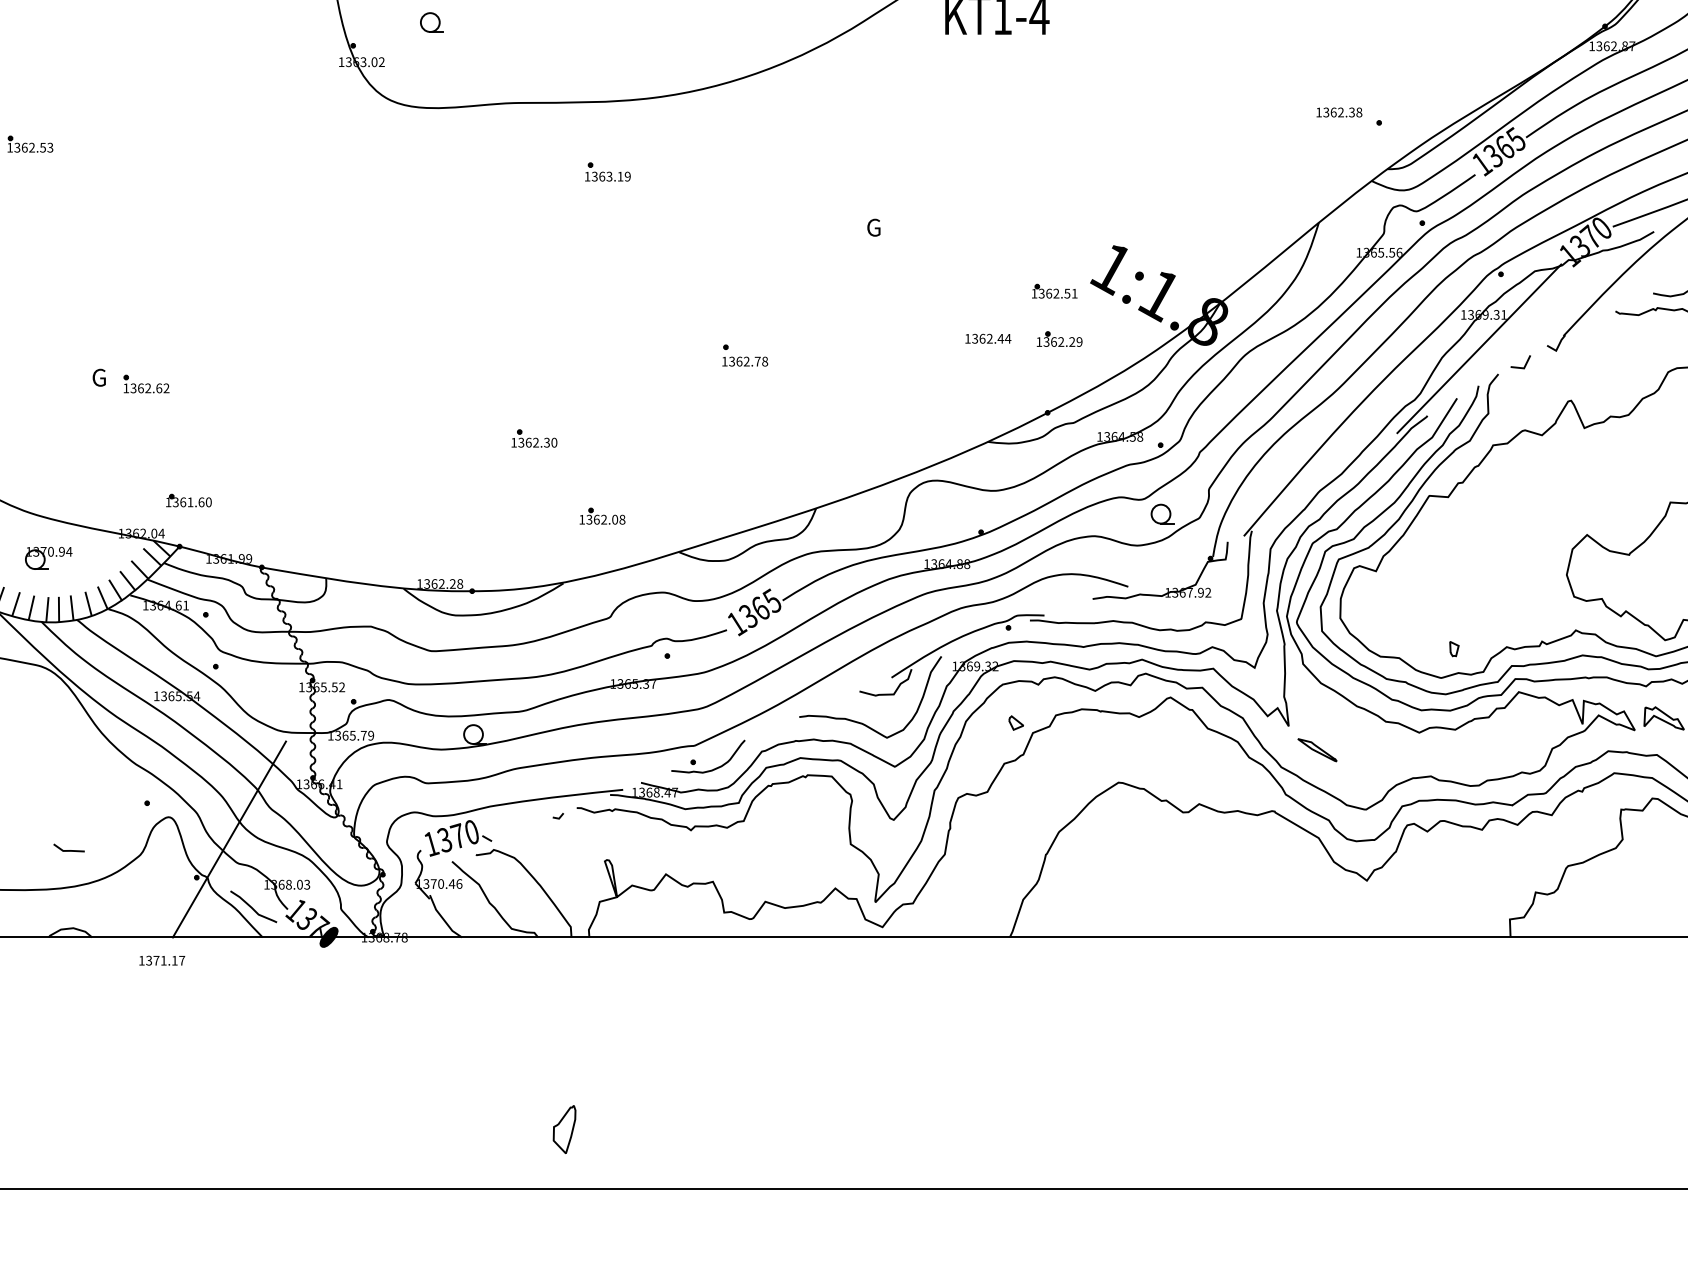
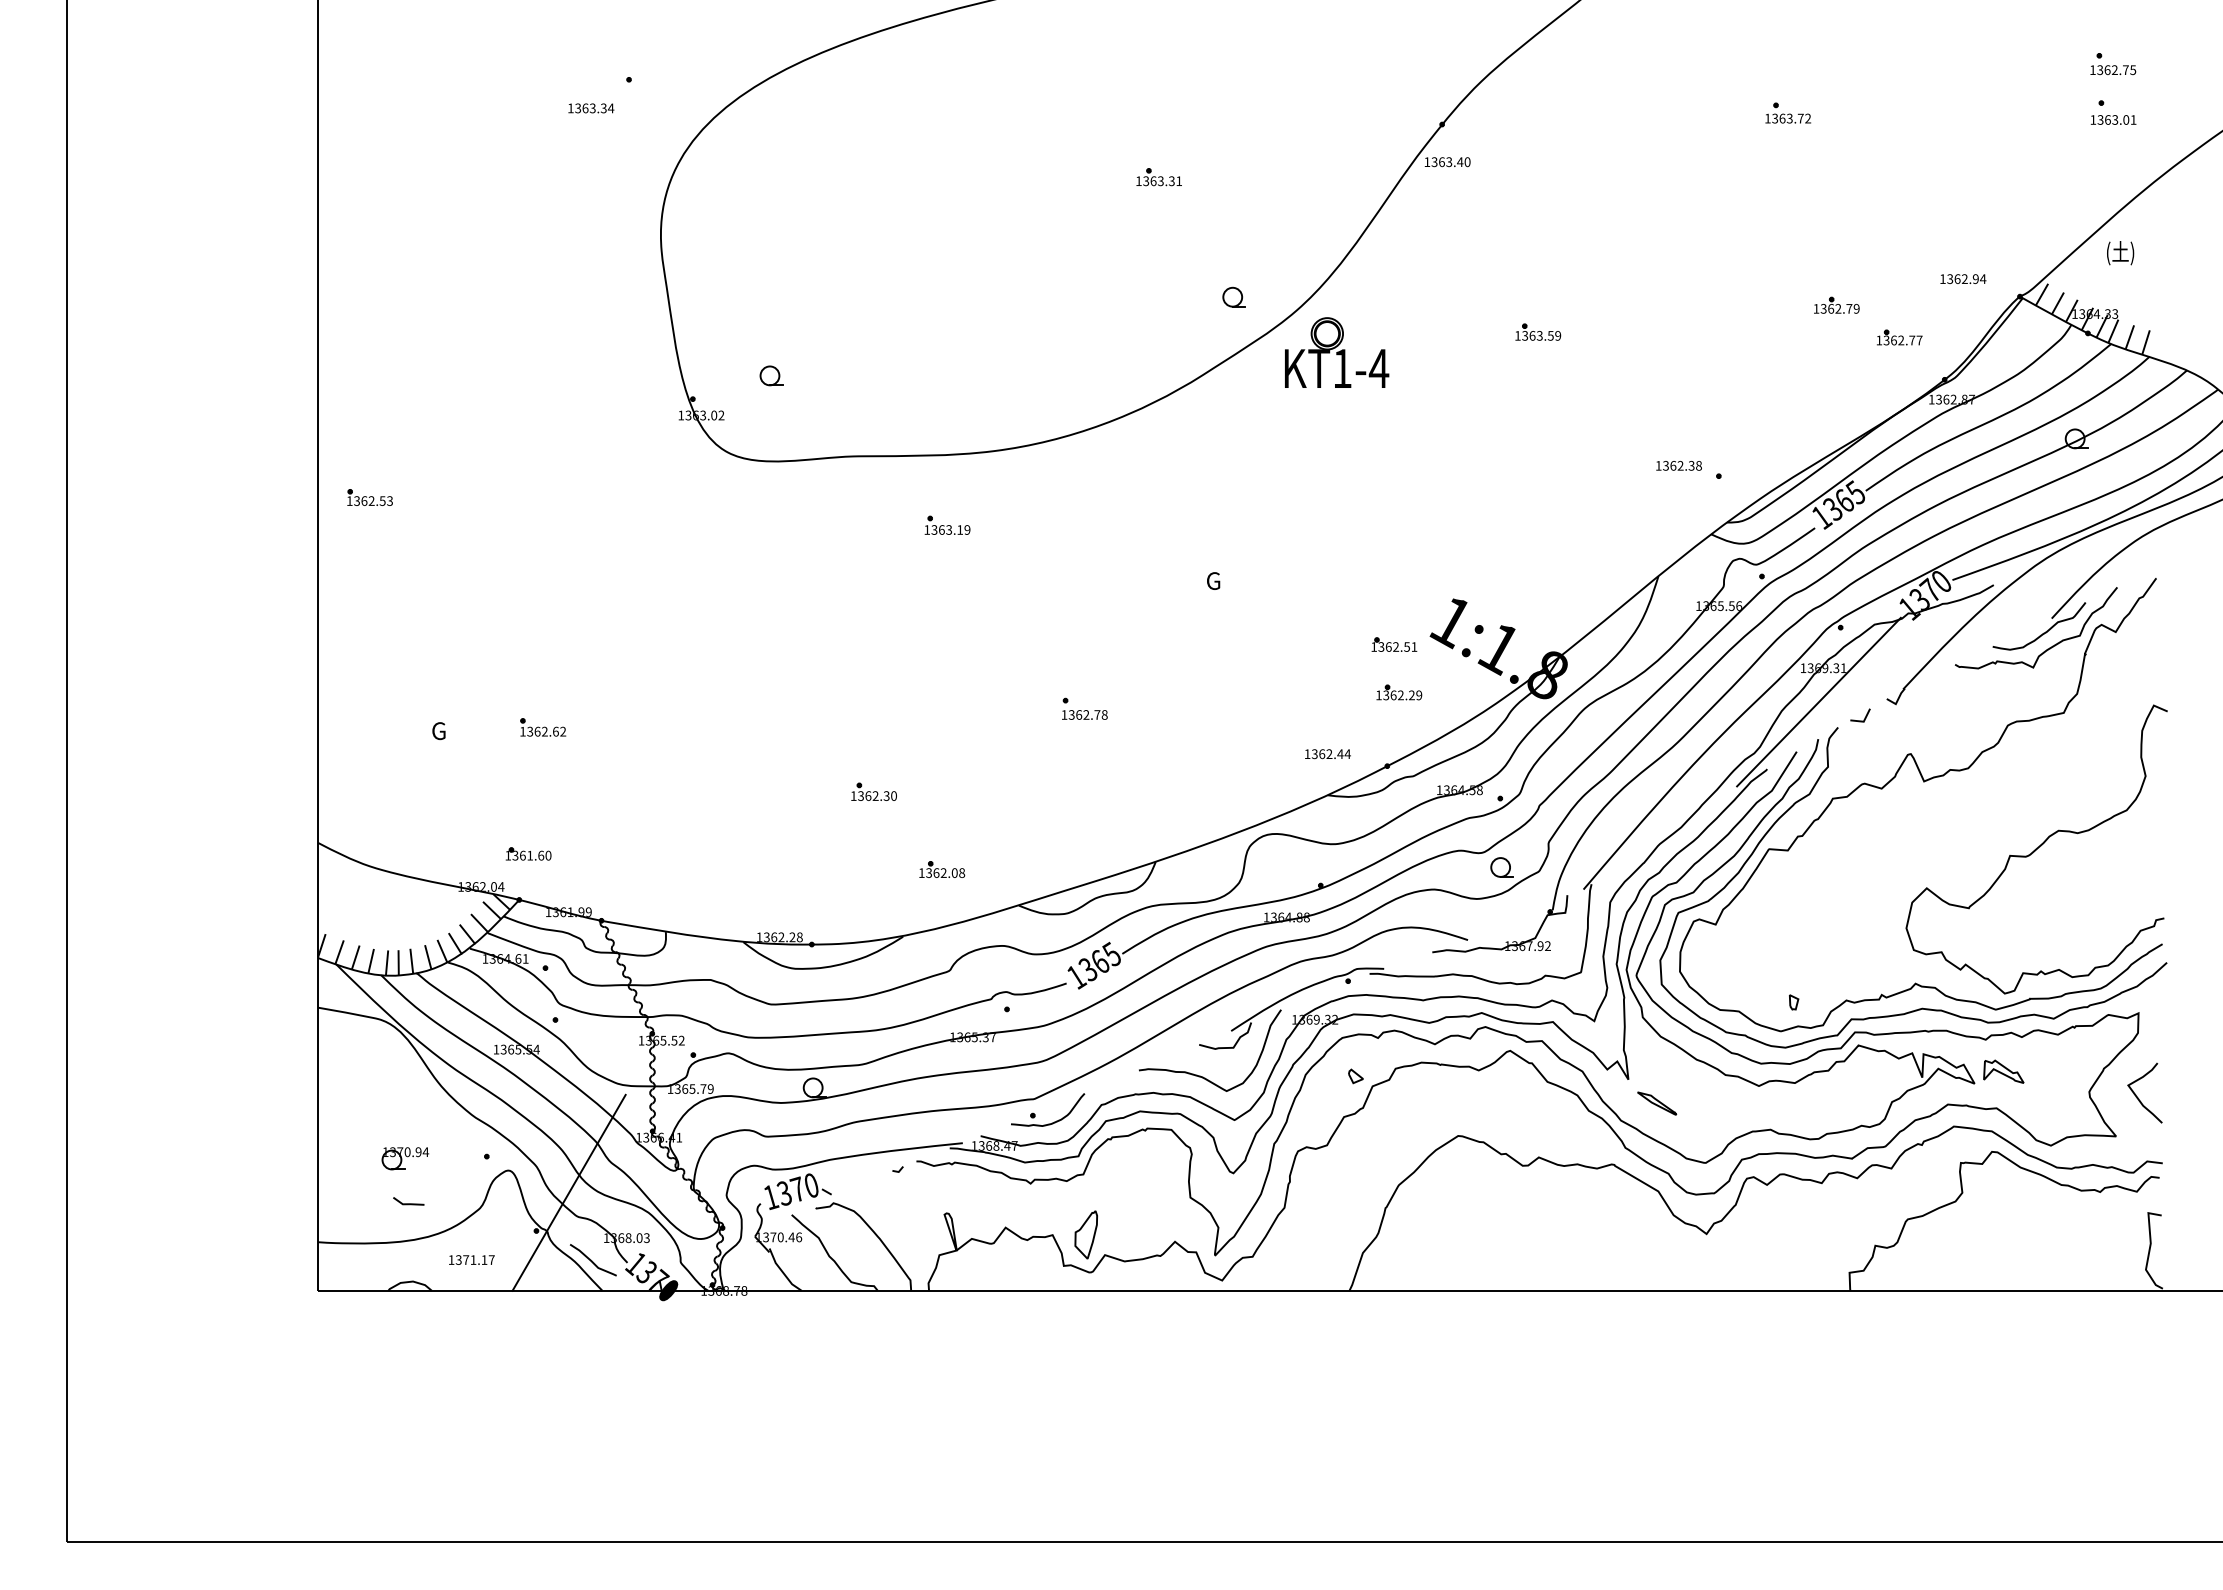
text: (987, 339) -> (1327, 754), moved
part: (146, 384) -> (543, 727), moved
part: (48, 558) -> (405, 1158), moved
text: (161, 960) -> (471, 1259), moved
part: (563, 1129) -> (1085, 1234), moved

